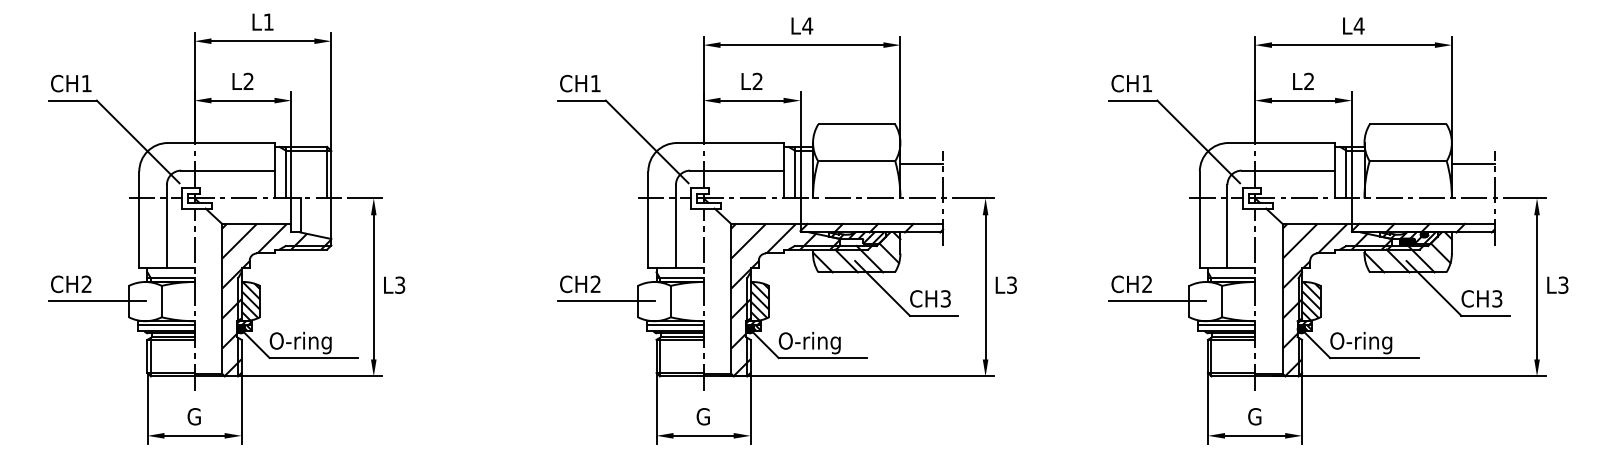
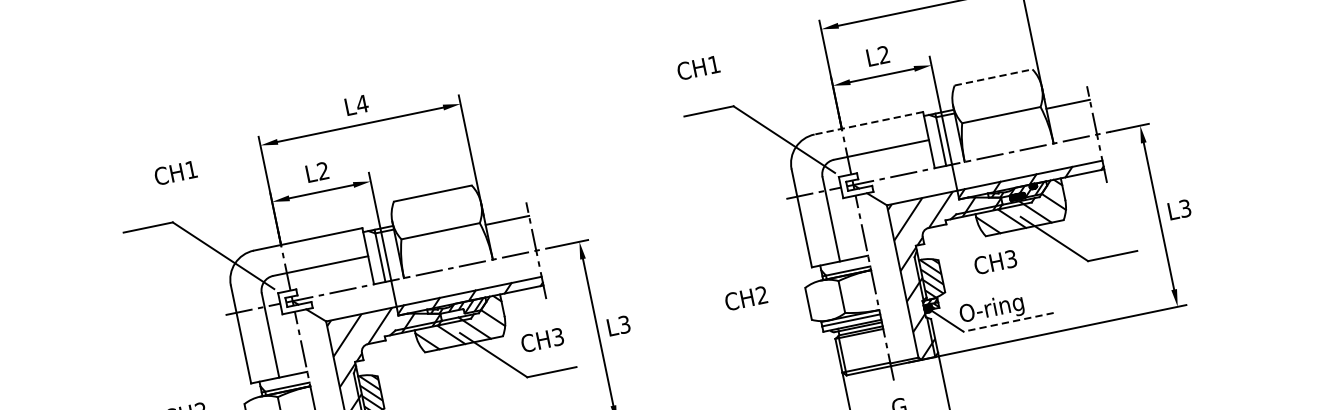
text: (580, 83) -> (175, 172), moved
text: (1131, 83) -> (698, 67), moved
line: (1408, 124) -> (993, 77), solid -> dashed
line: (1281, 143) -> (868, 123), solid -> dashed
text: (930, 298) -> (542, 339), moved
text: (1481, 298) -> (995, 262), moved
line: (1157, 301) -> (776, 310), removed
line: (1374, 358) -> (1008, 322), solid -> dashed

